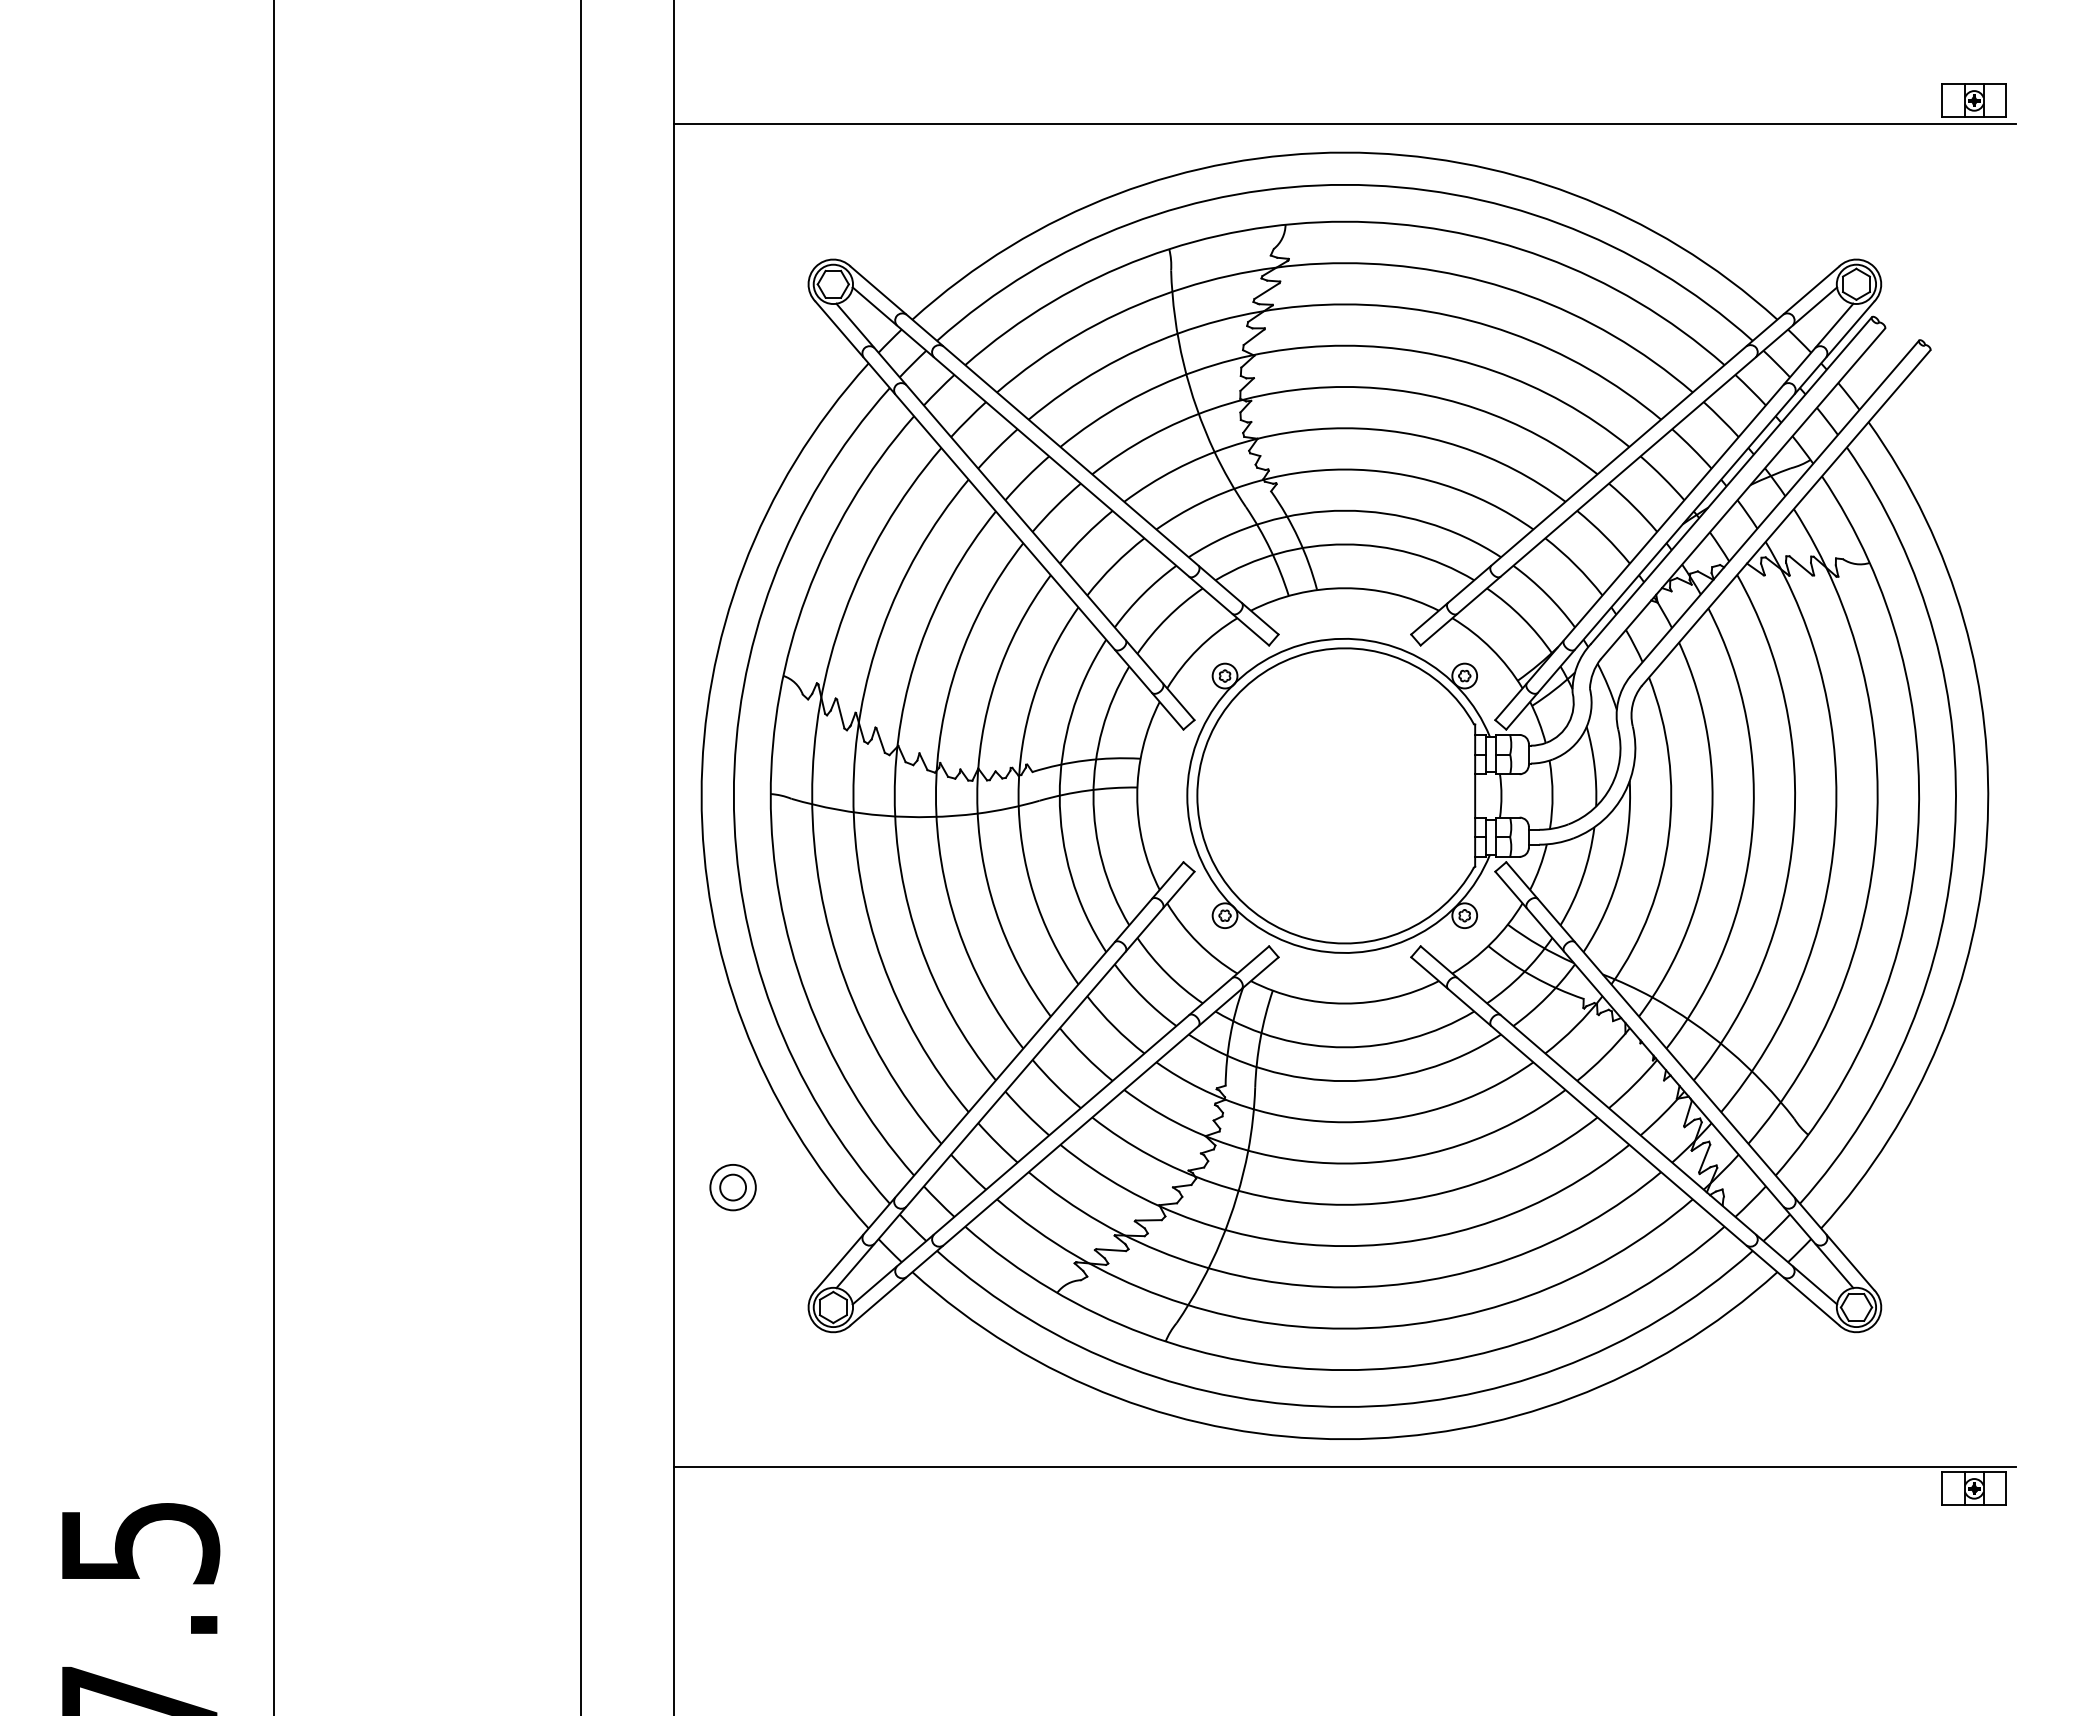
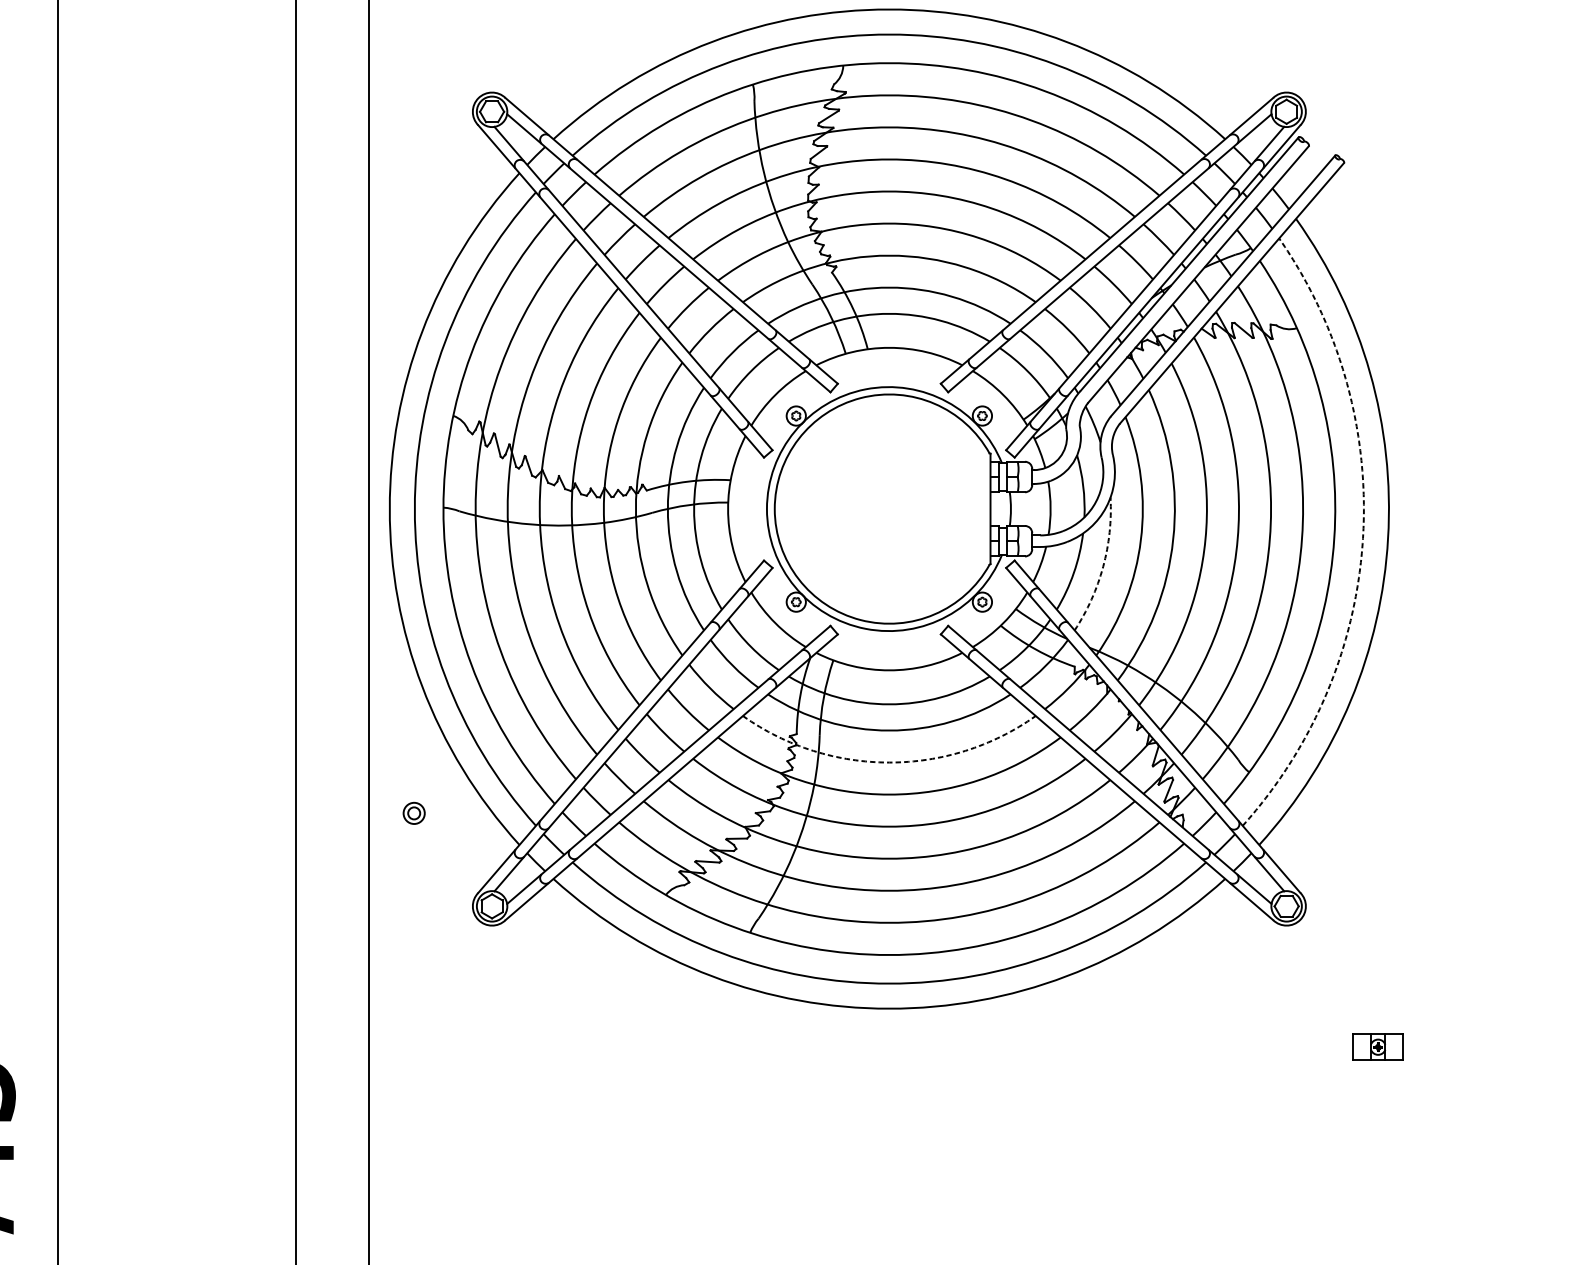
arc: (1954, 833) -> (1362, 538), solid -> dashed
arc: (1620, 870) -> (1103, 567), solid -> dashed
arc: (1344, 1122) -> (889, 762), solid -> dashed
part: (732, 1187) -> (413, 813), size x0.6
line: (1344, 1467) -> (889, 1030), removed

